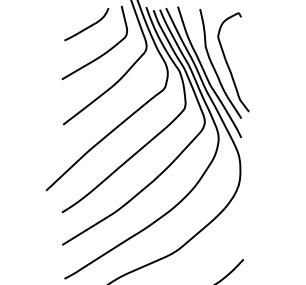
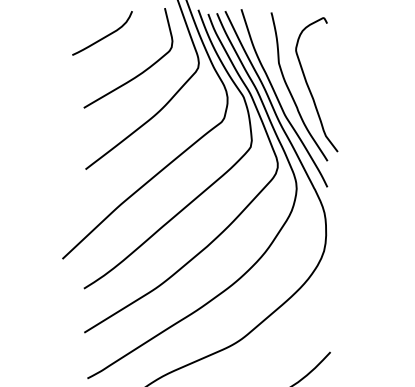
curve: (88, 26) -> (105, 35), moved

